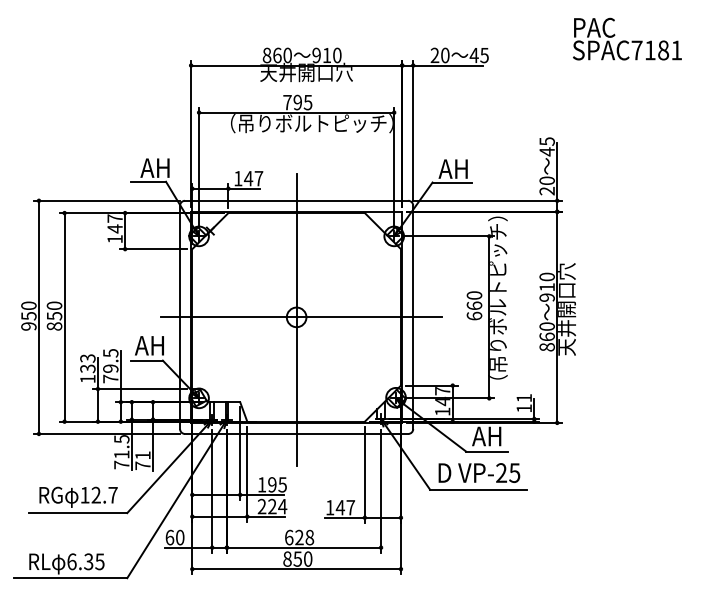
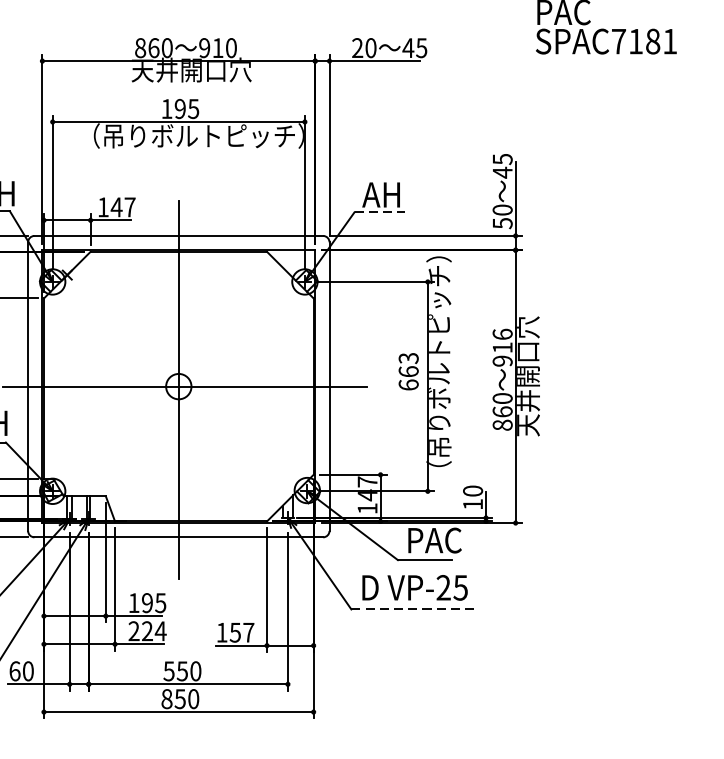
text: (287, 102) -> (166, 108), 795 -> 195
line: (452, 182) -> (380, 212), solid -> dashed
text: (546, 191) -> (501, 223), 20 -> 50
text: (546, 276) -> (501, 333), 910 -> 916
text: (474, 295) -> (408, 358), 660 -> 663
text: (524, 398) -> (473, 491), 11 -> 10
text: (493, 436) -> (433, 540), AH -> PAC
line: (478, 489) -> (413, 609), solid -> dashed
text: (340, 507) -> (235, 632), 147 -> 157
text: (299, 537) -> (182, 671), 628 -> 550

